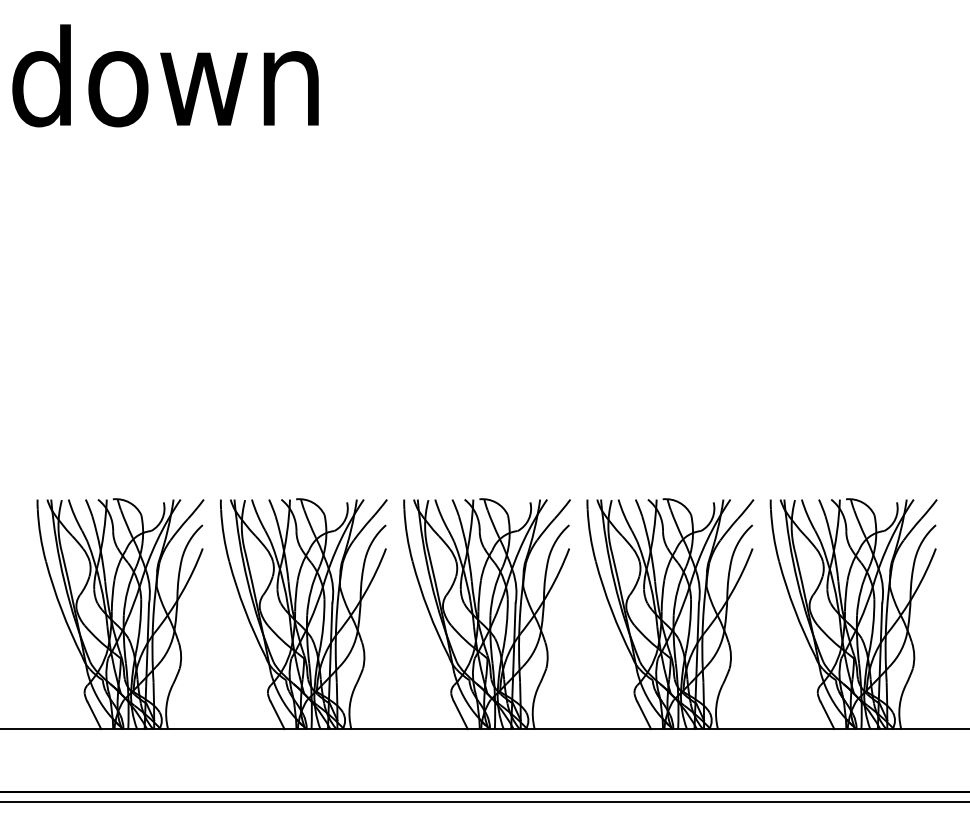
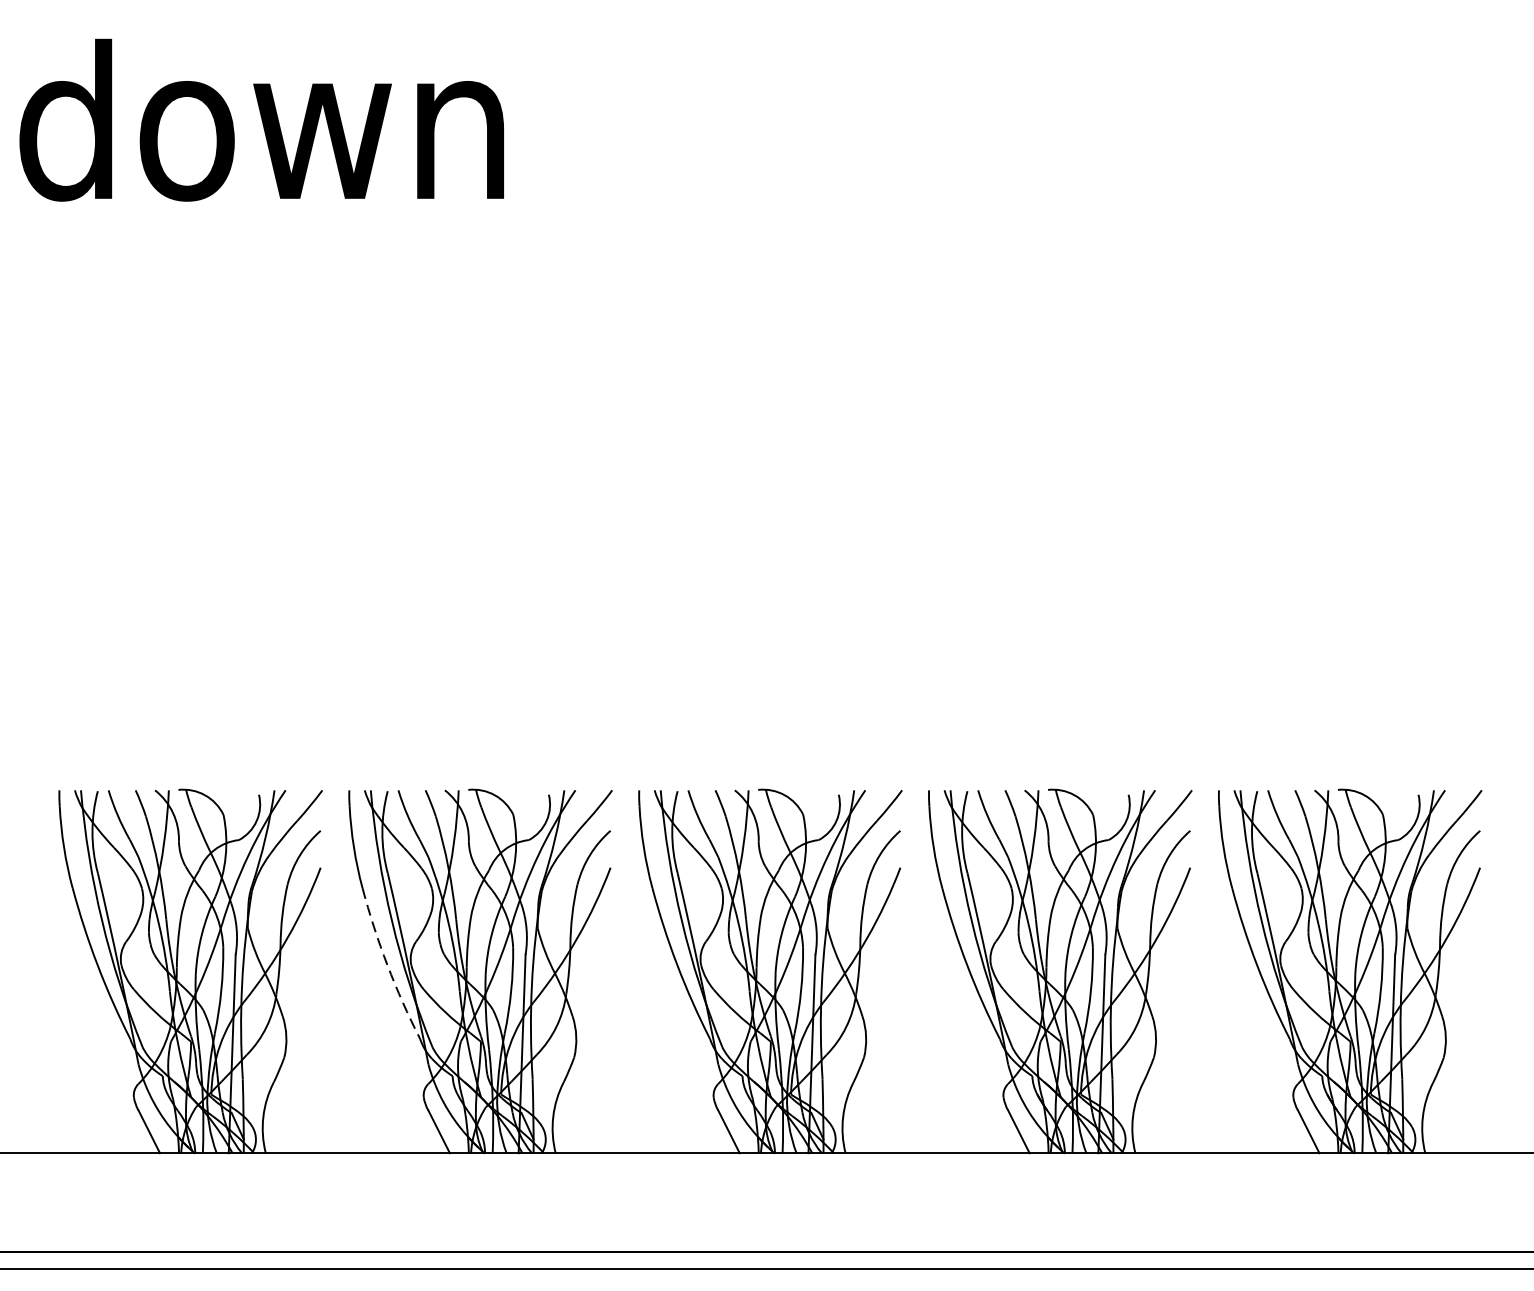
arc: (245, 610) -> (388, 965), solid -> dashed

